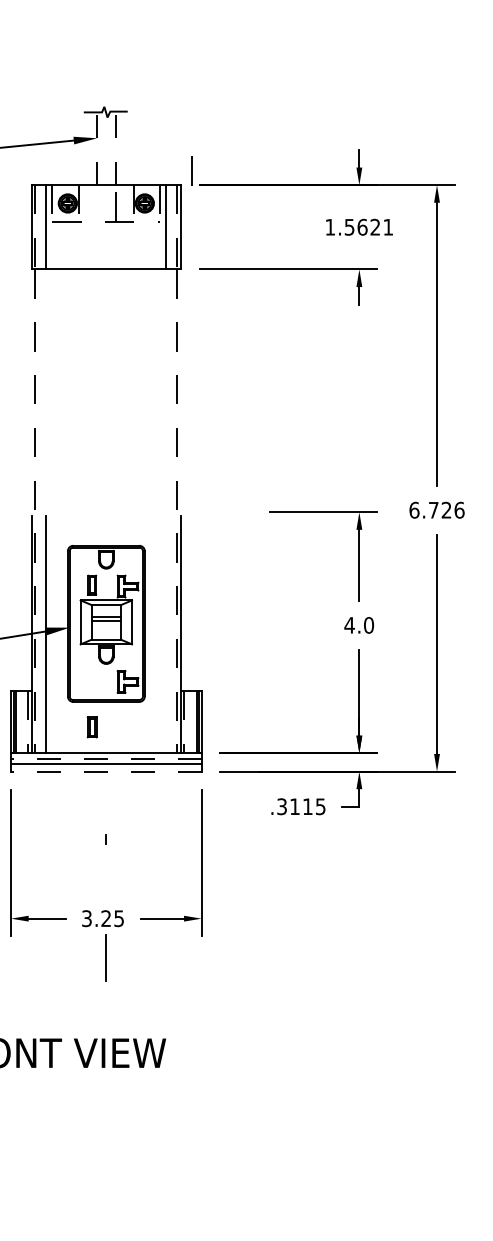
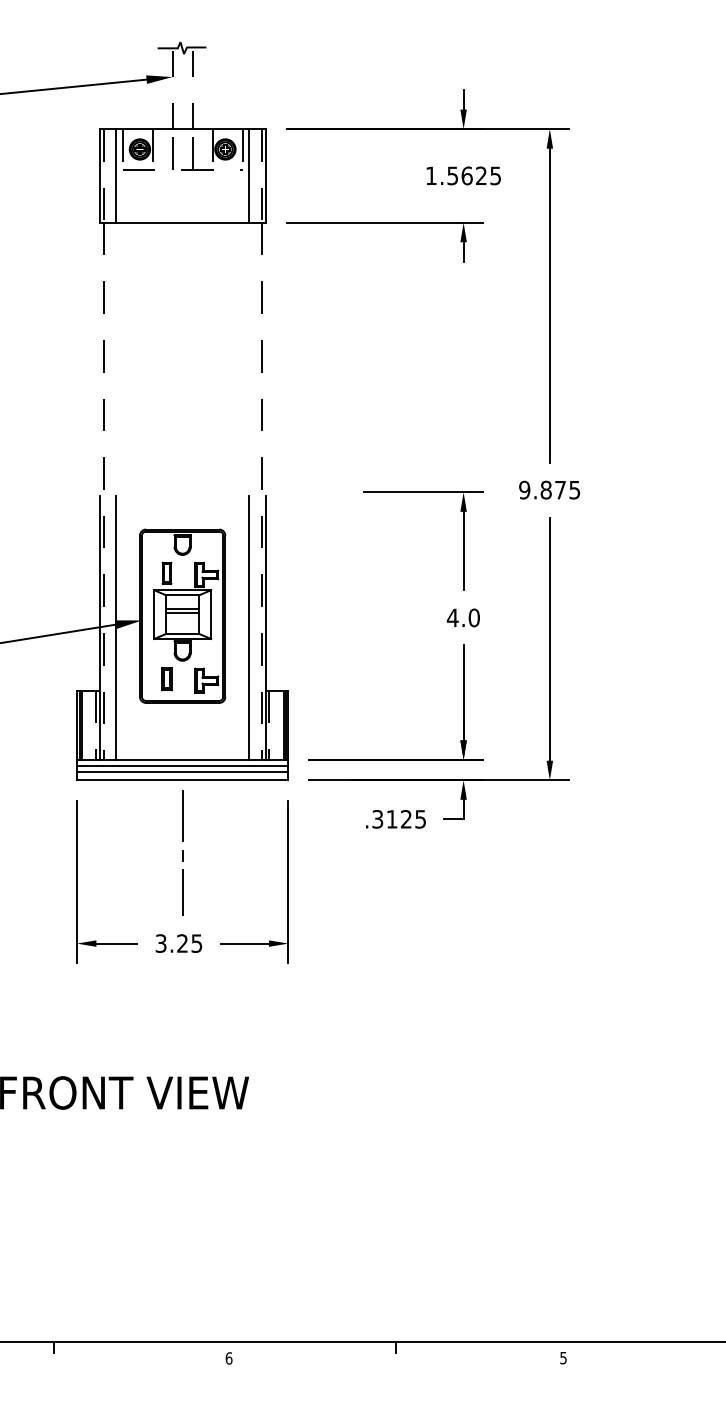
line: (191, 171) -> (172, 153), moved
text: (388, 226) -> (495, 175), 1.5621 -> 1.5625
text: (436, 509) -> (549, 489), 6.726 -> 9.875
line: (166, 633) -> (249, 627), added
part: (91, 727) -> (166, 679), moved
line: (106, 759) -> (182, 766), dashed -> solid
line: (106, 771) -> (182, 780), dashed -> solid
text: (307, 806) -> (406, 819), .3115 -> .3125
line: (106, 872) -> (182, 892), added
line: (106, 957) -> (182, 815), moved

